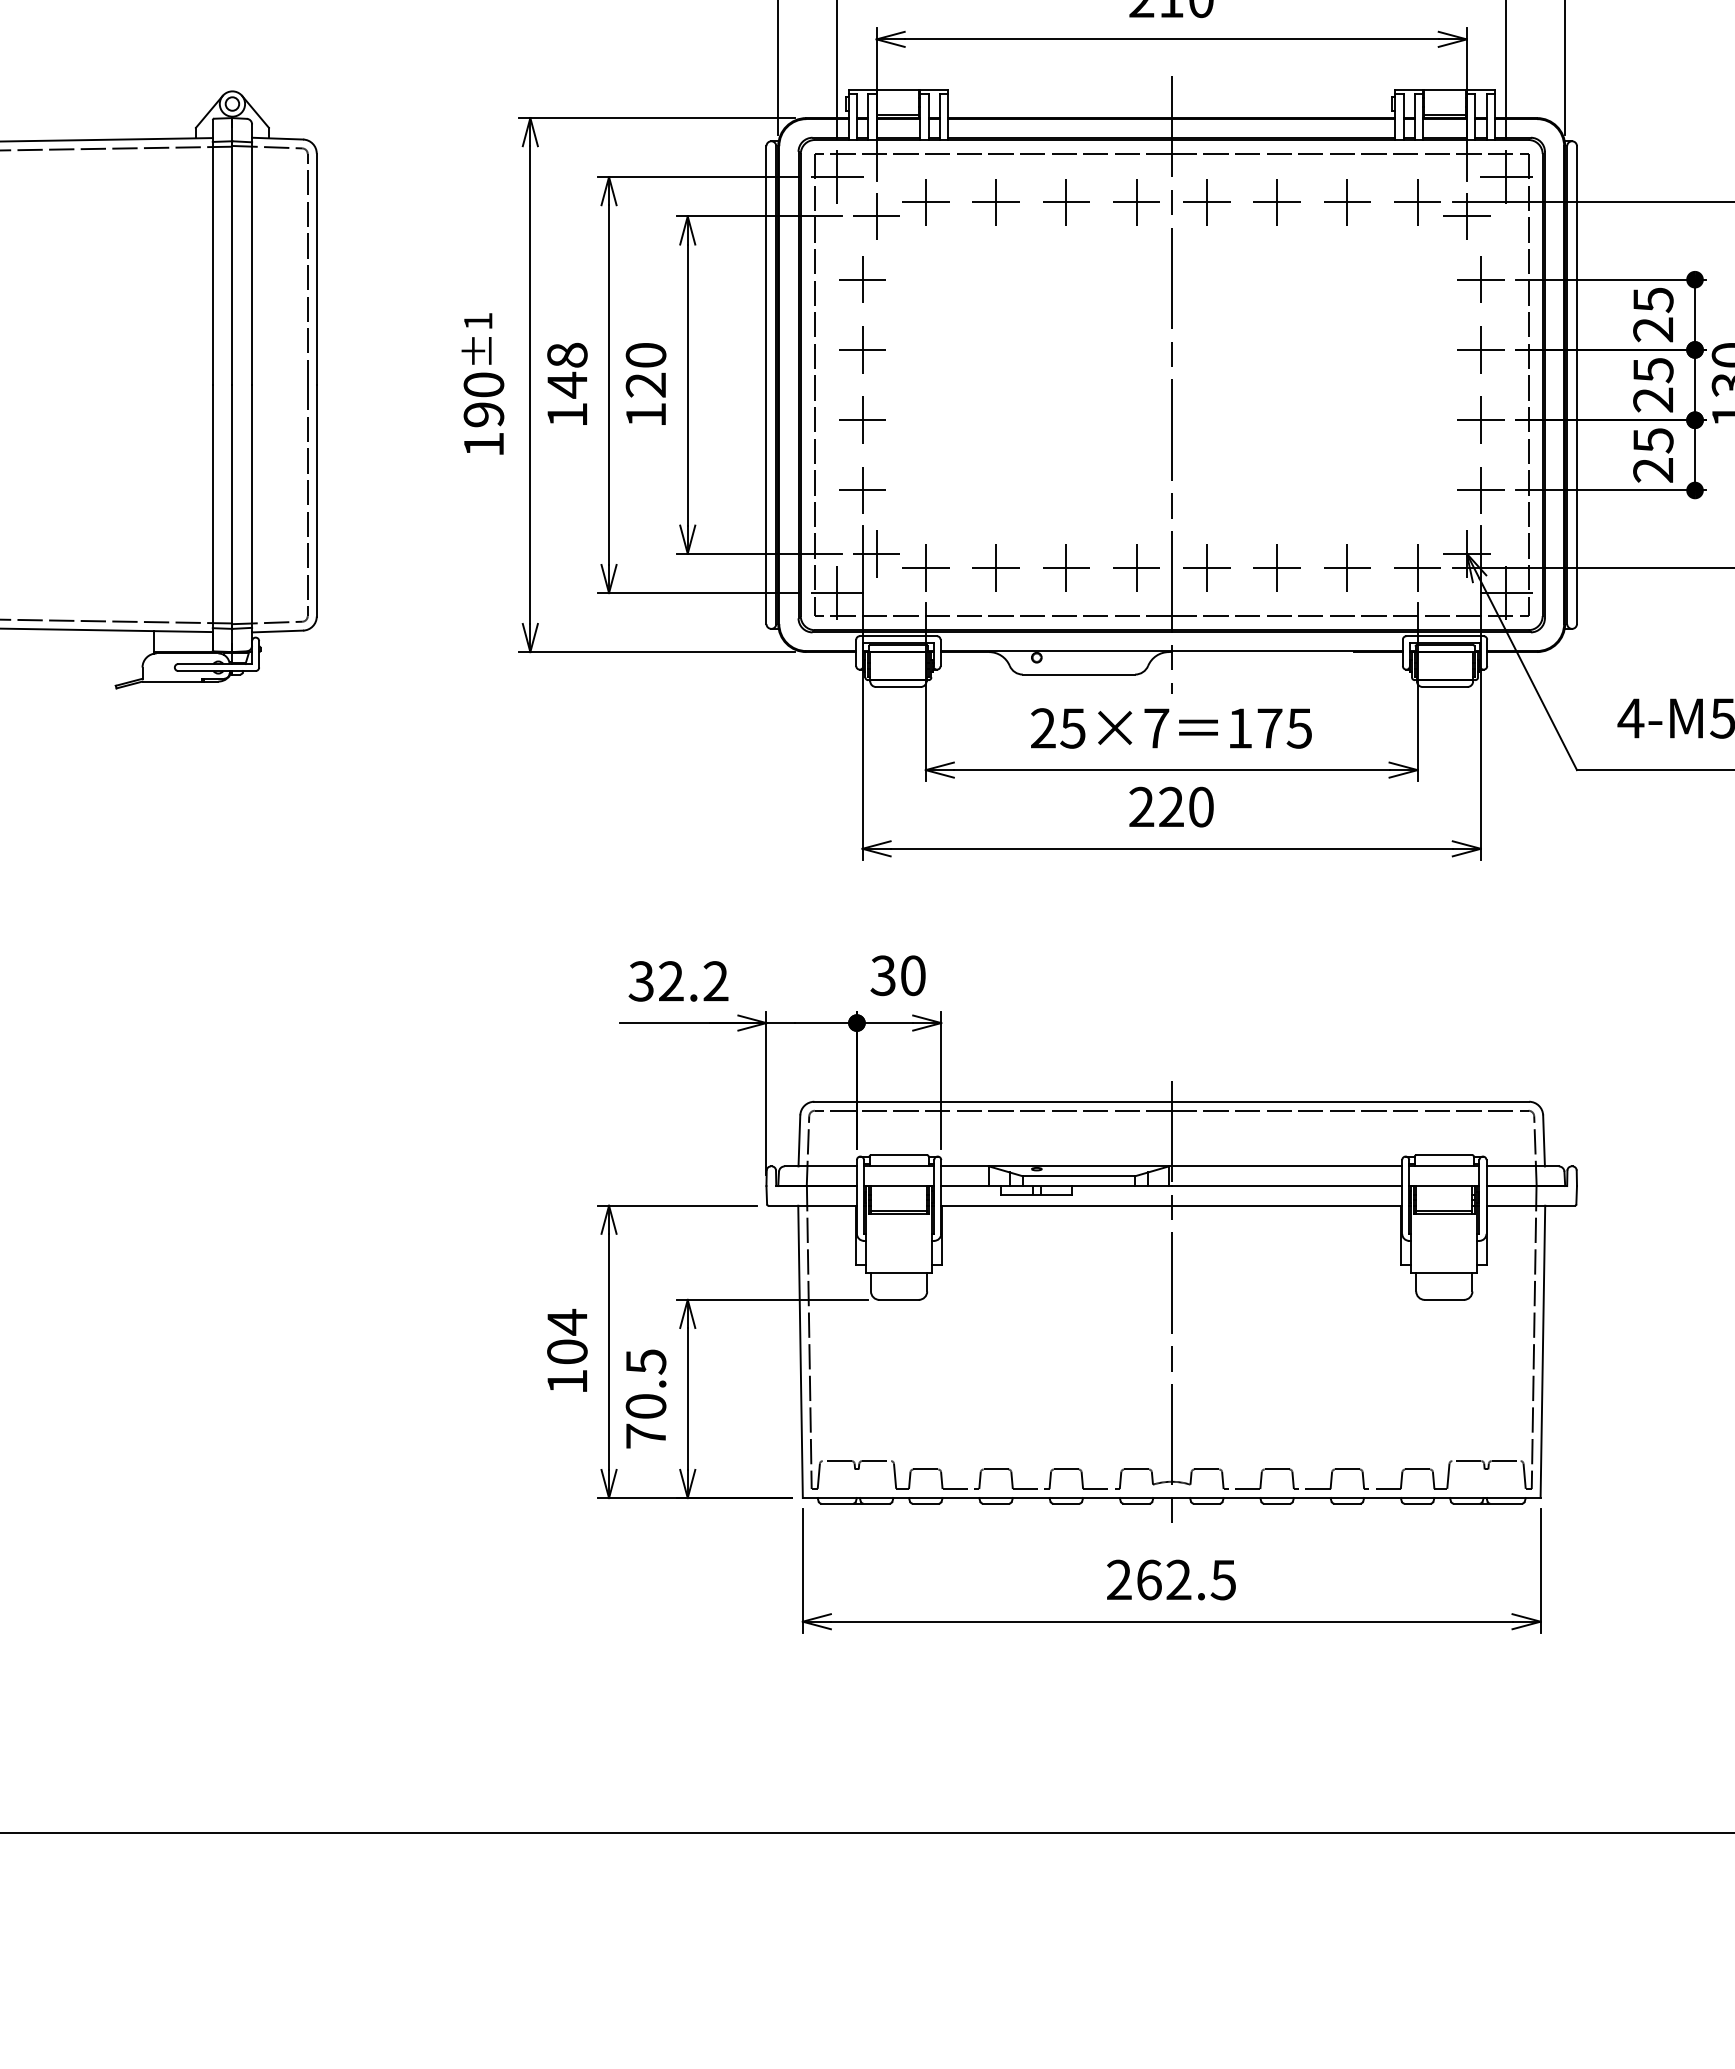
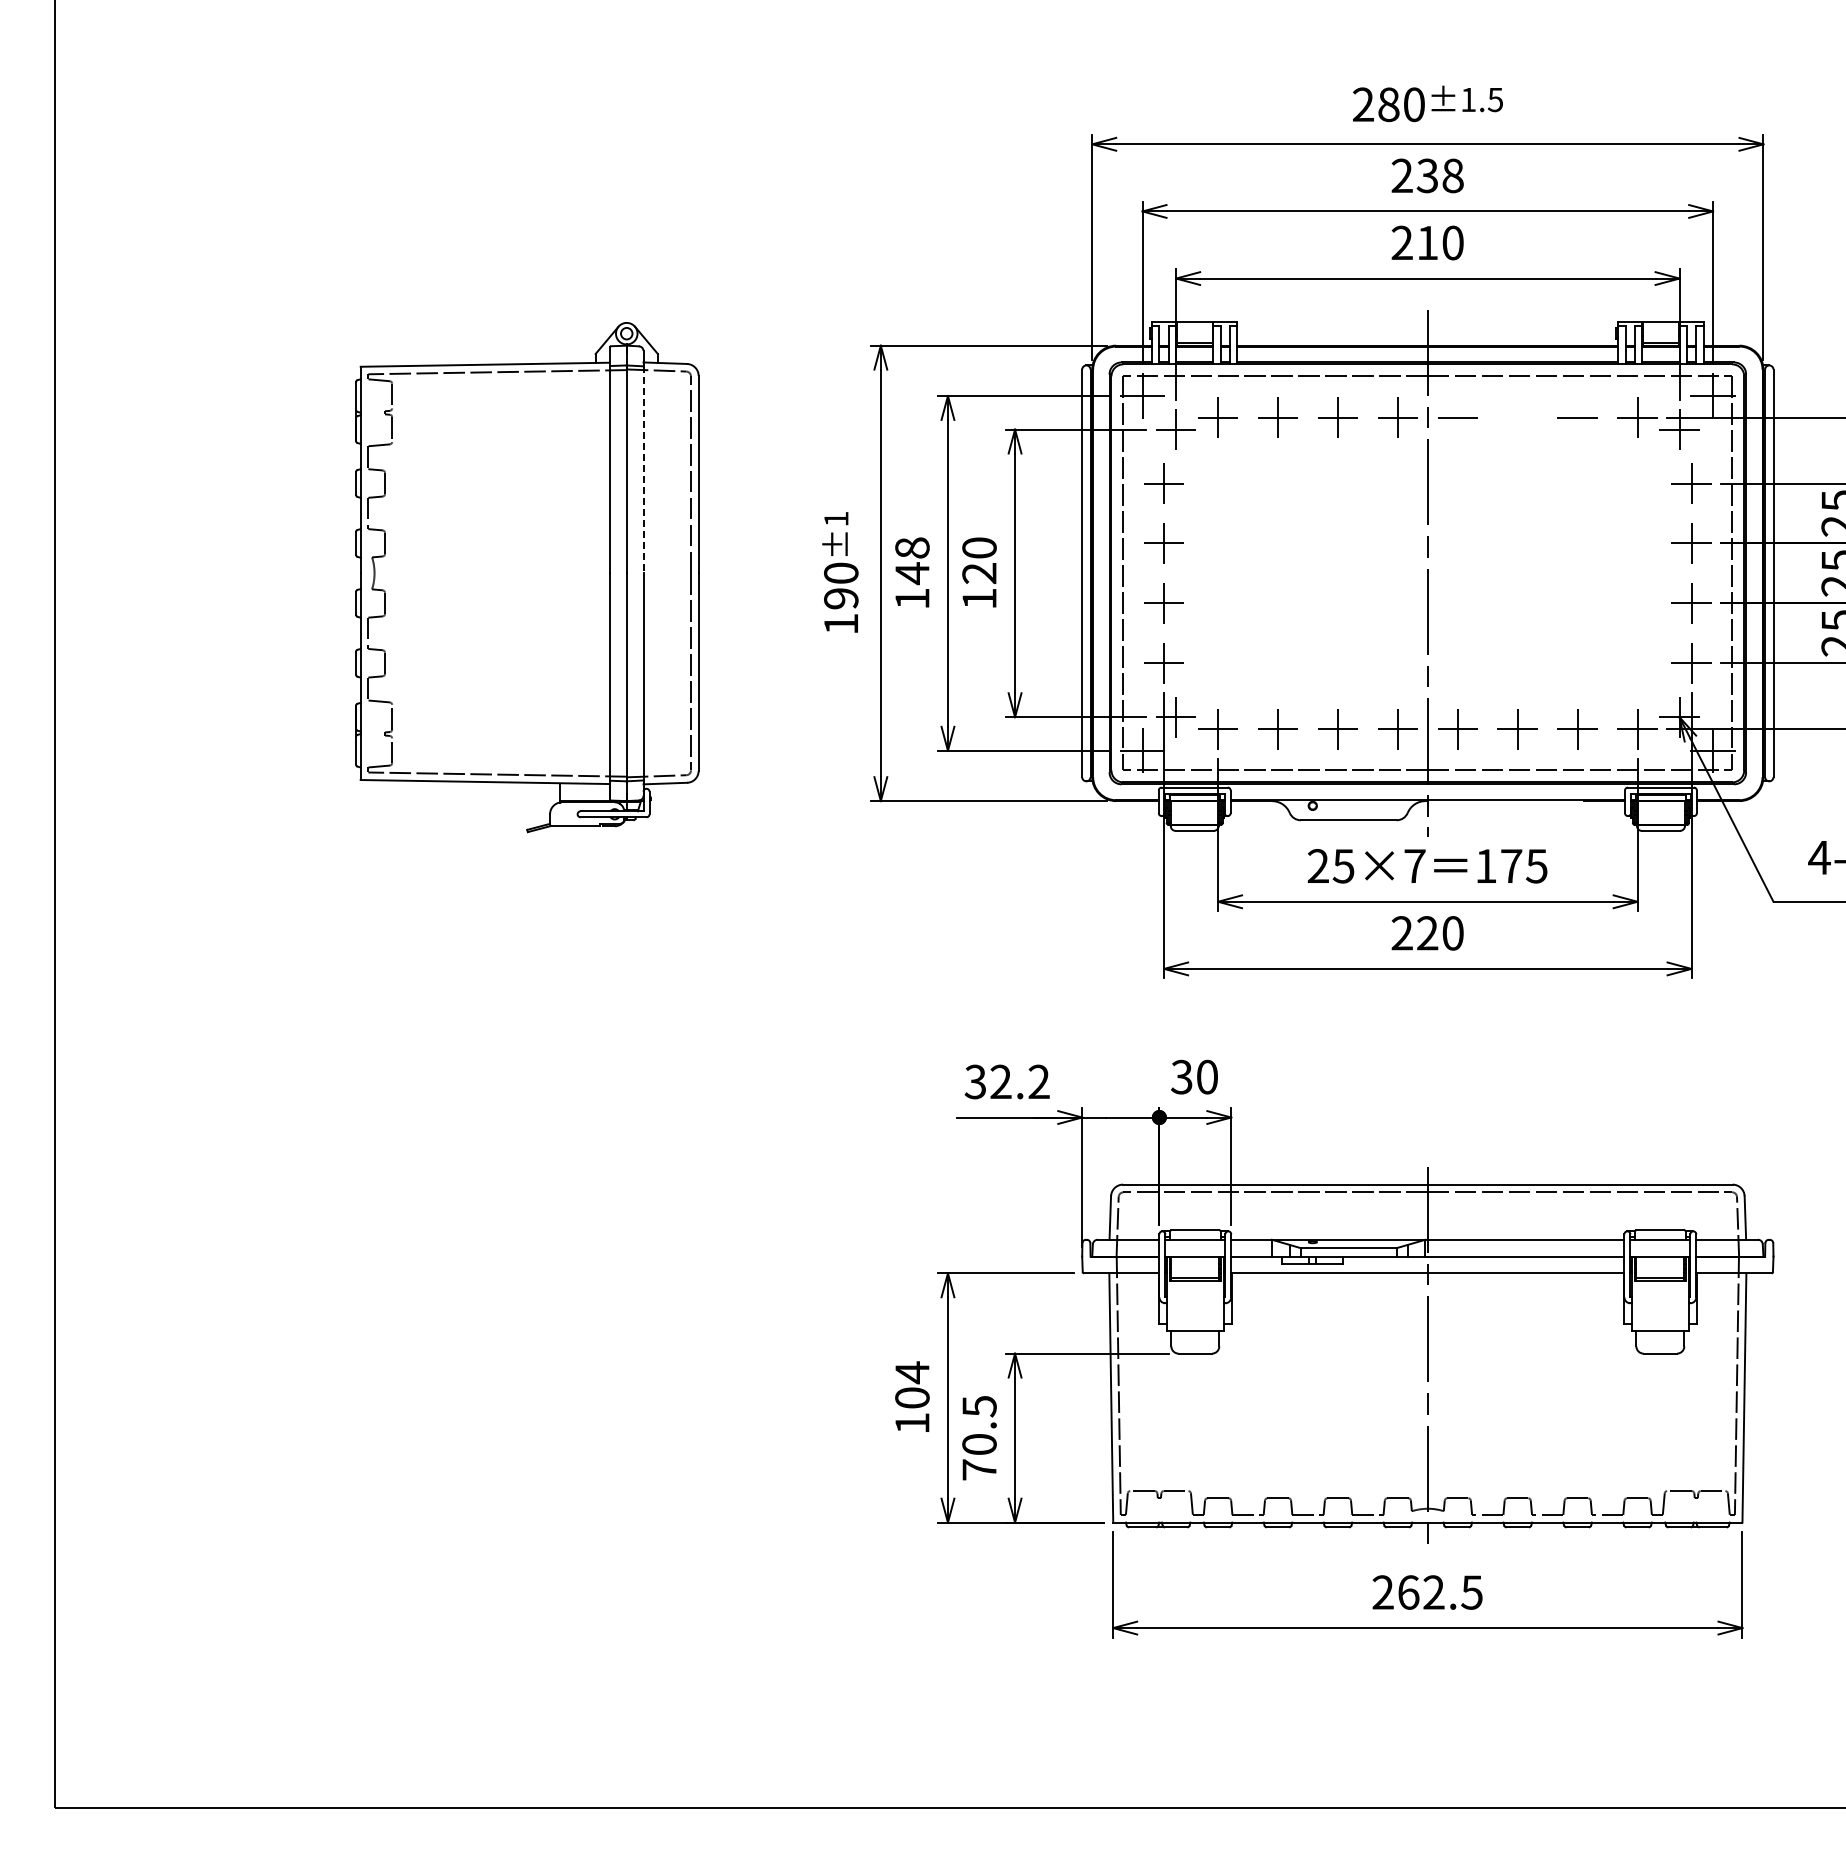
line: (1206, 202) -> (1457, 417), removed
part: (1276, 202) -> (1517, 417), removed
line: (1347, 202) -> (1577, 417), removed
line: (252, 263) -> (643, 469), solid -> dashed

